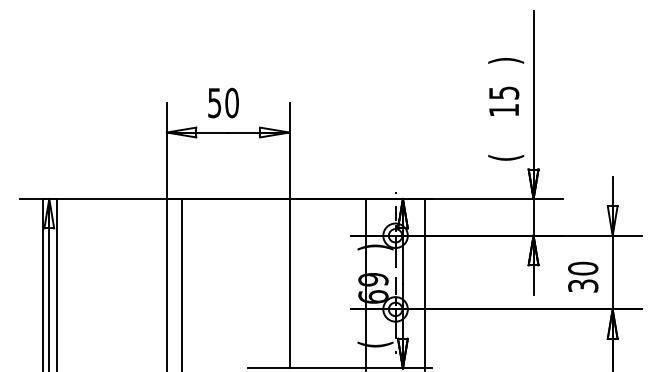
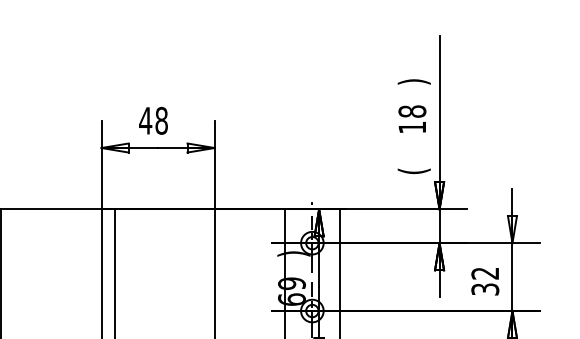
text: (504, 92) -> (412, 111), 15 -> 18
text: (222, 103) -> (152, 121), 50 -> 48
text: (583, 268) -> (485, 273), 30 -> 32

